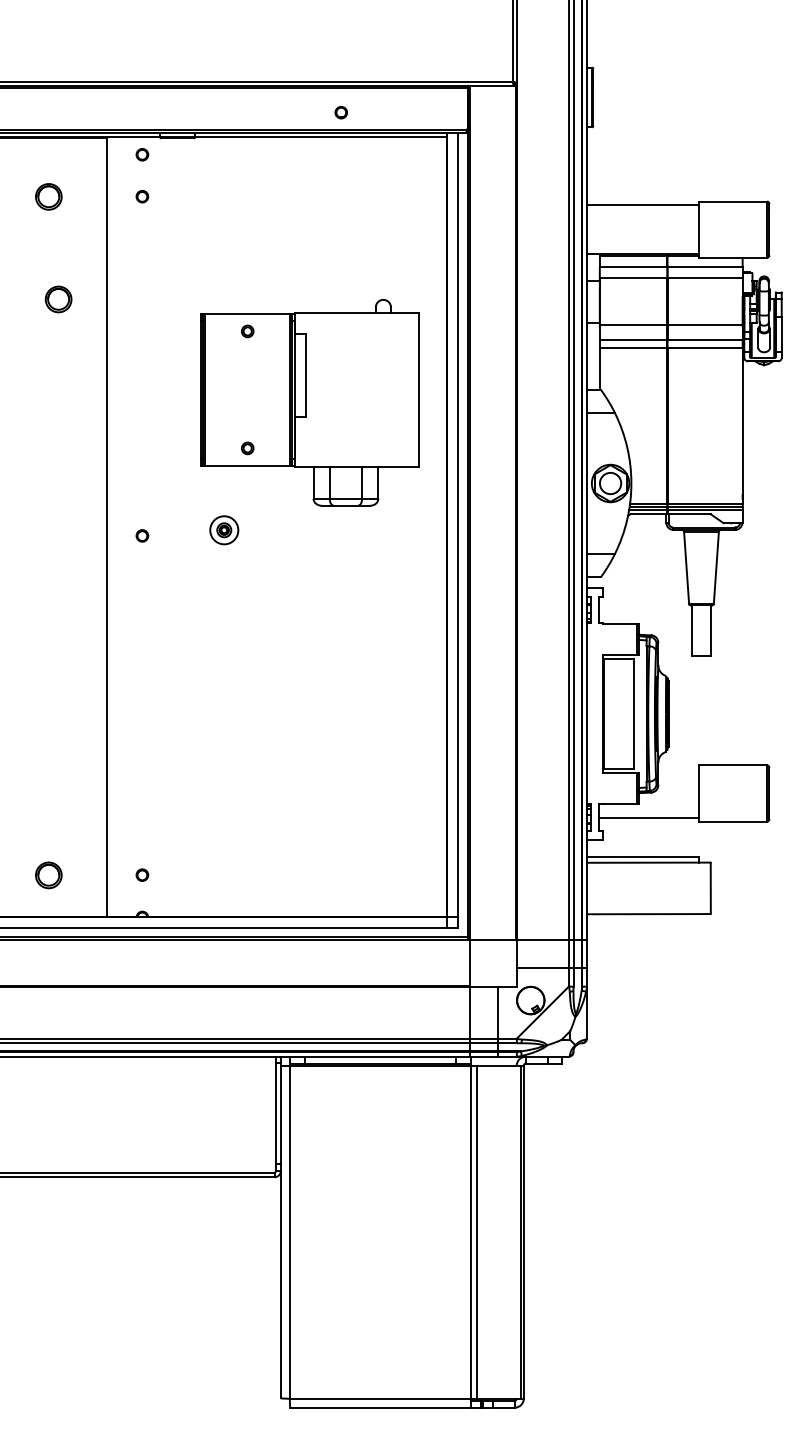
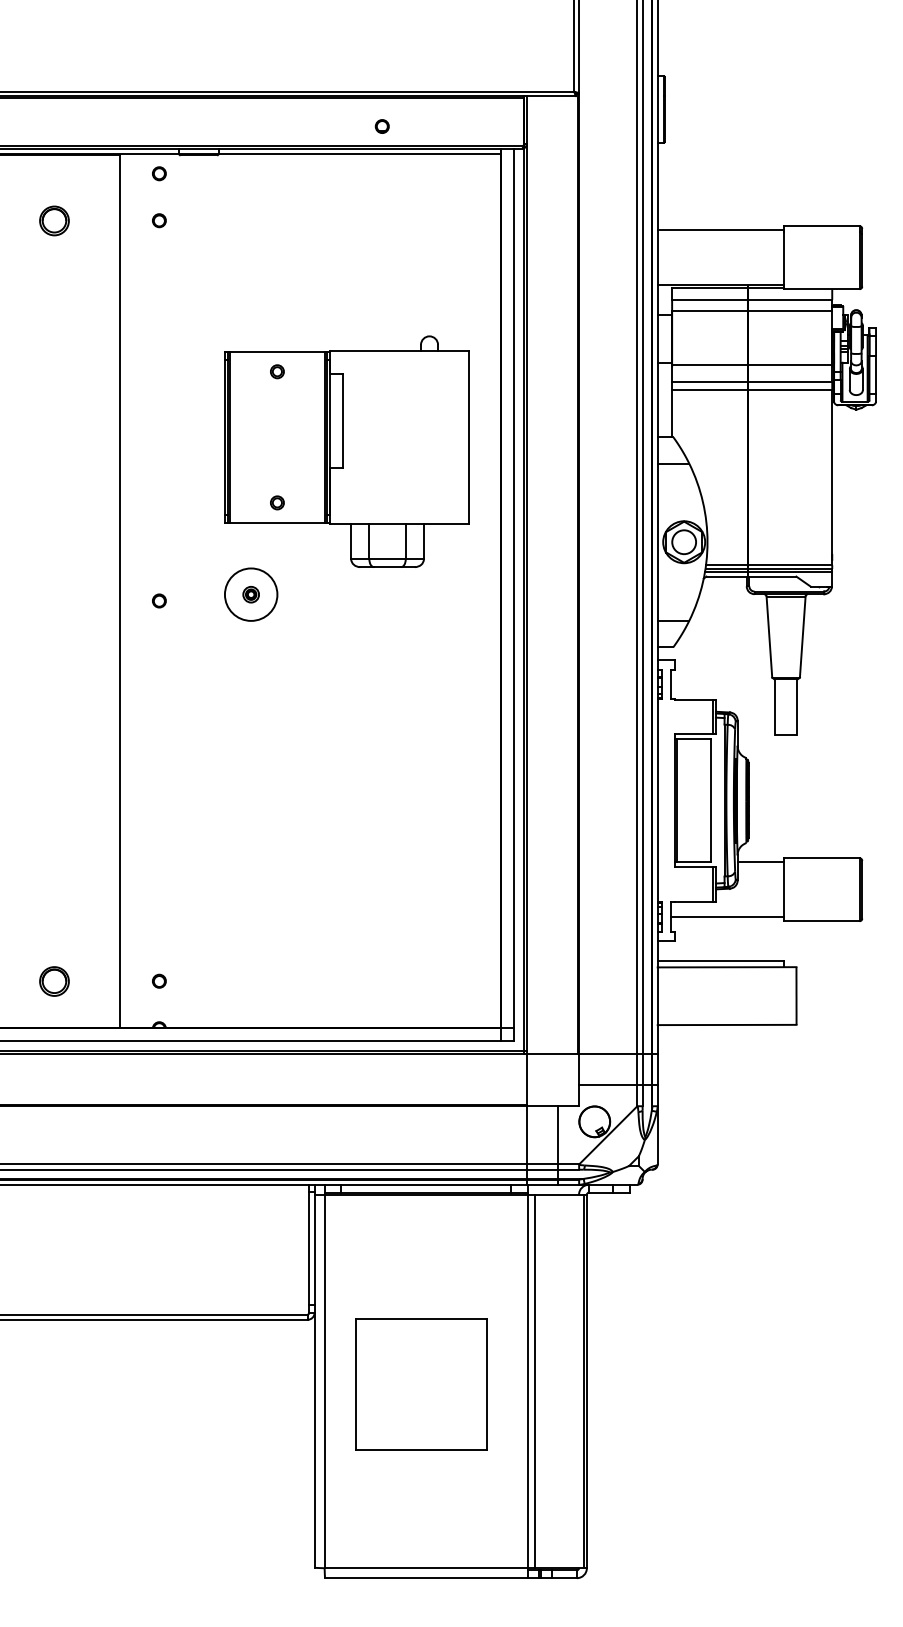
part: (58, 299) -> (65, 335), removed
circle: (223, 530) -> (250, 594), size x1.67
line: (678, 769) -> (760, 862), added
part: (376, 1234) -> (421, 1384), added

